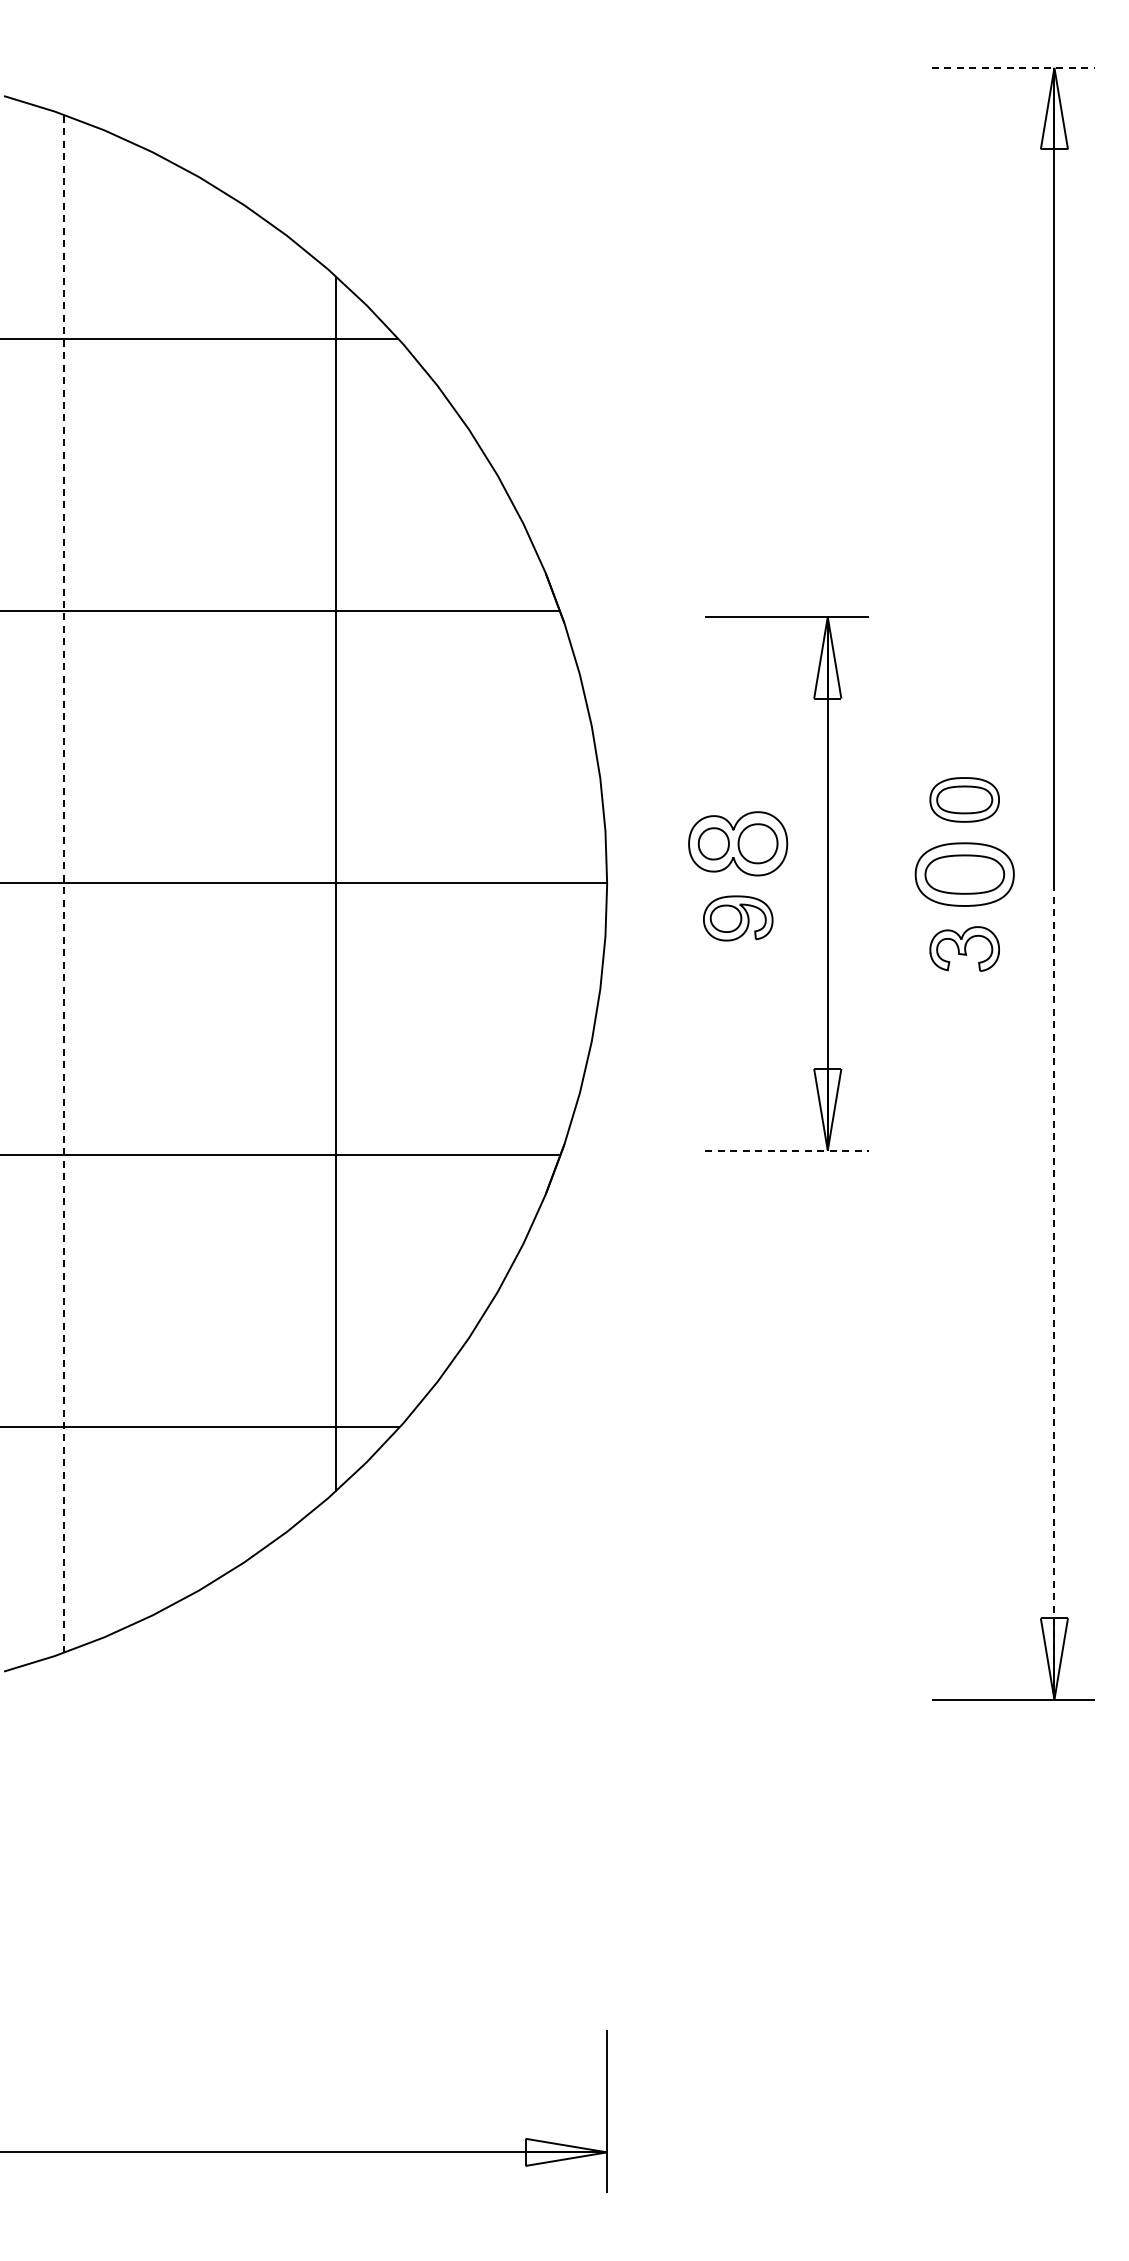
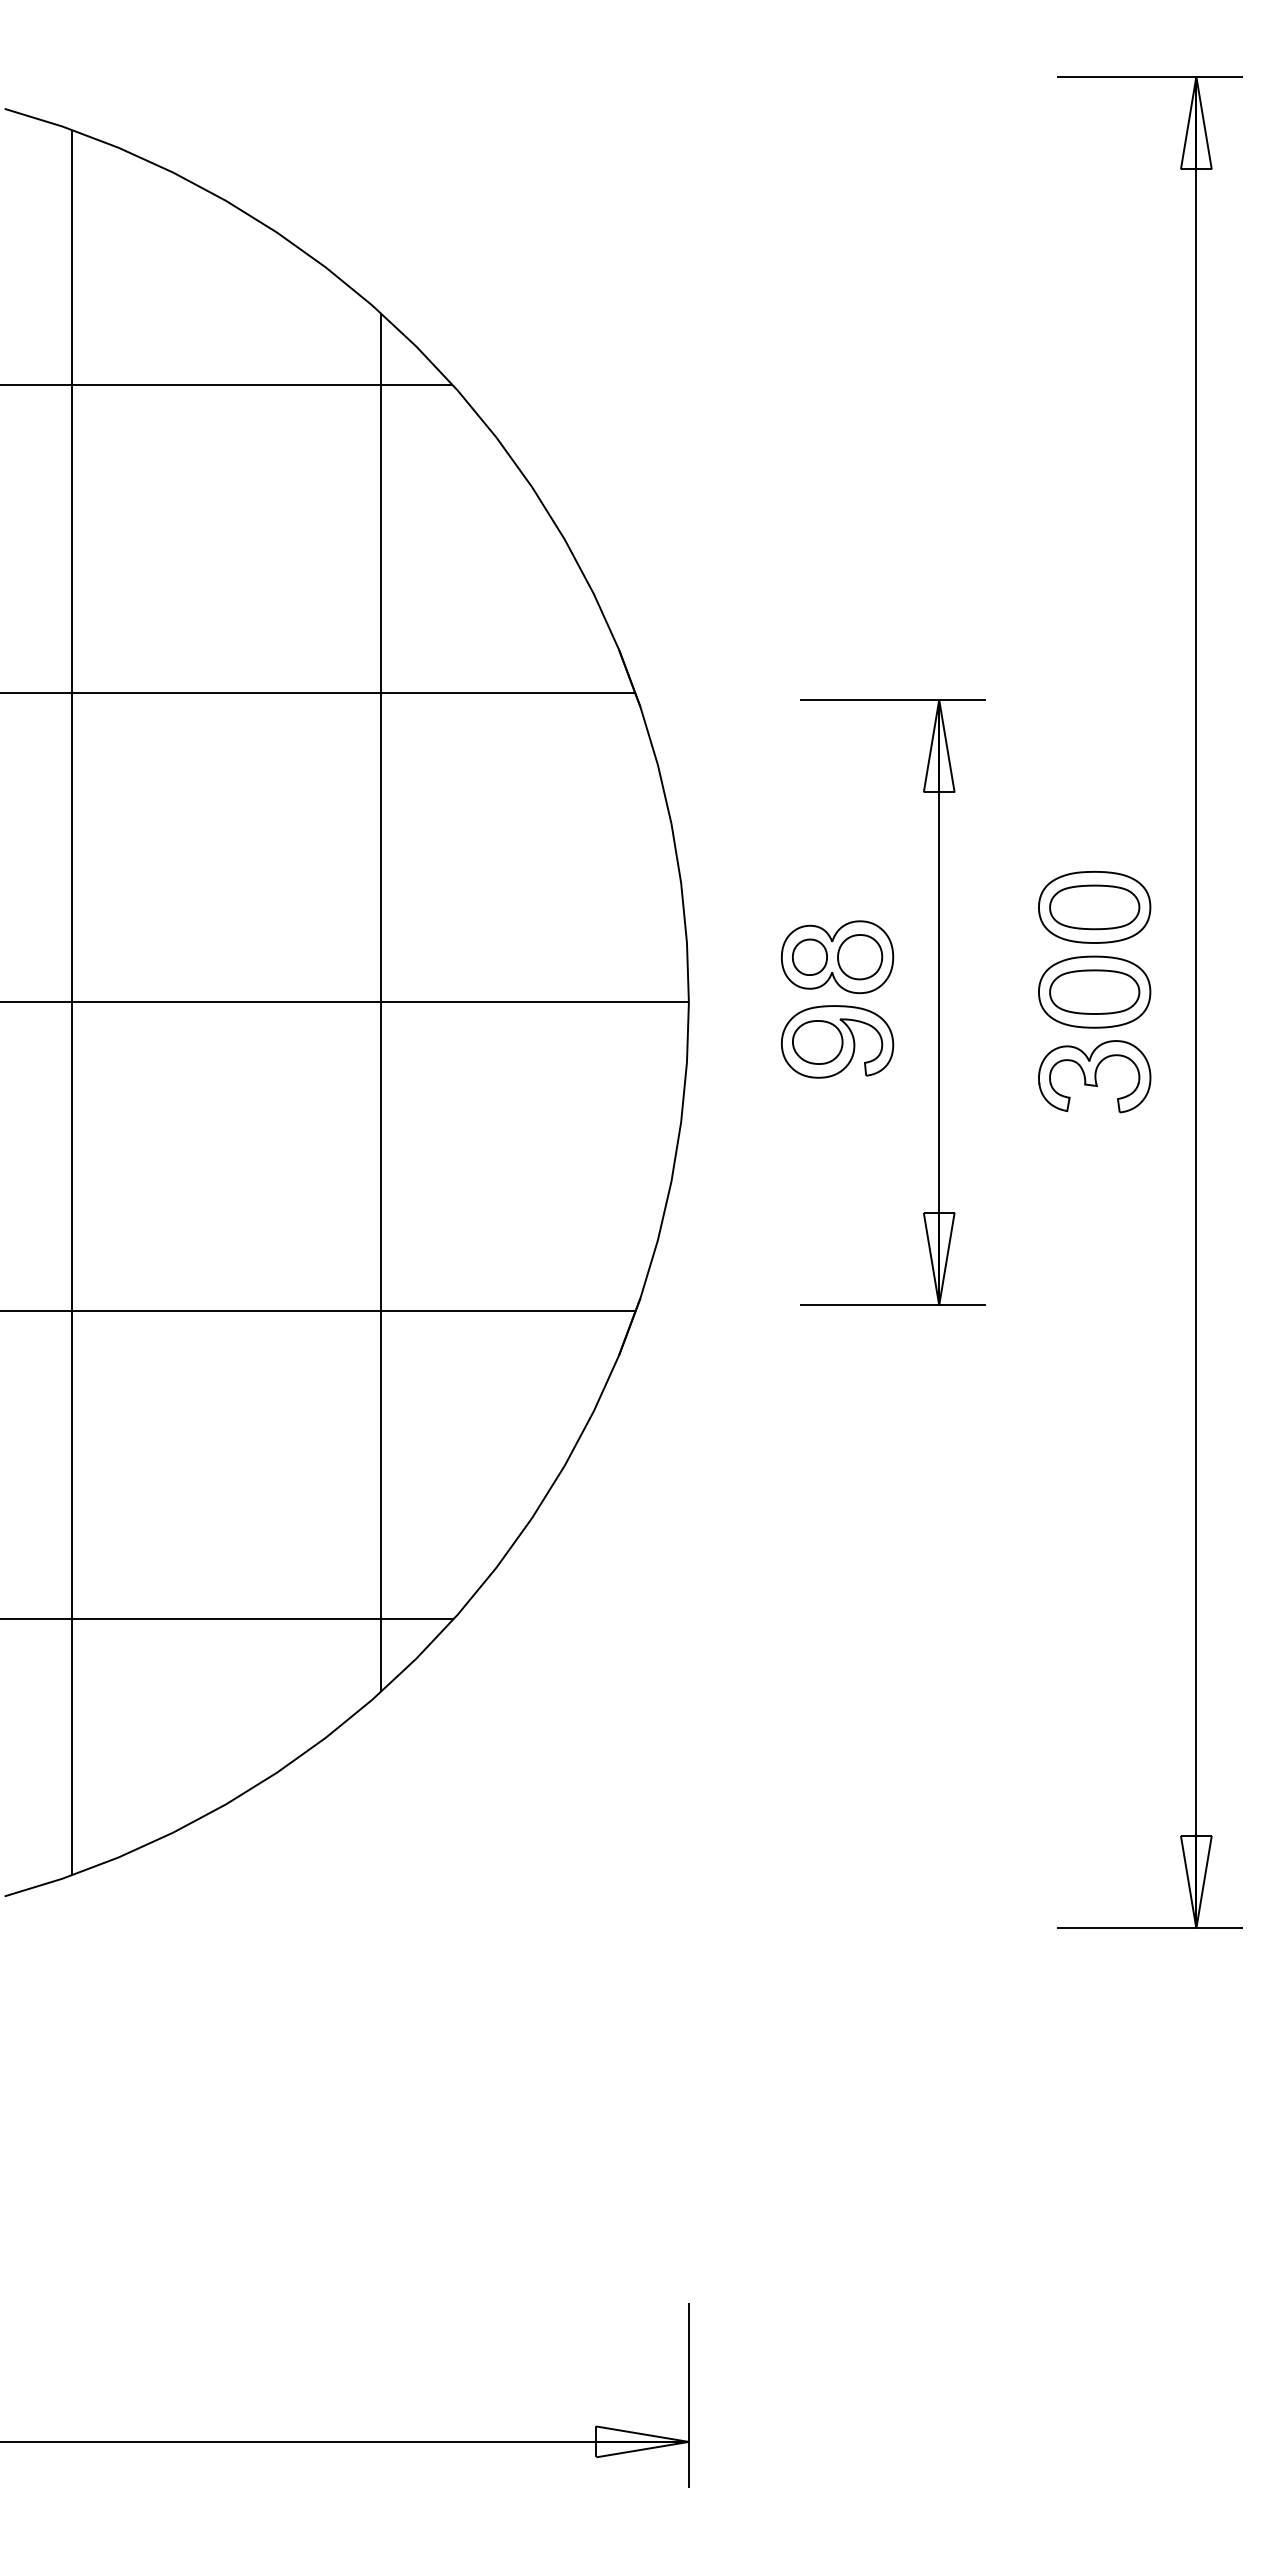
line: (1013, 67) -> (1149, 76), dashed -> solid
part: (964, 799) -> (1094, 906), size x1.43
line: (63, 883) -> (72, 1002), dashed -> solid
part: (738, 918) -> (837, 1041), size x1.43
part: (964, 948) -> (1094, 1076), size x1.43
line: (786, 1150) -> (892, 1305), dashed -> solid
line: (1054, 1291) -> (1196, 1465), dashed -> solid

